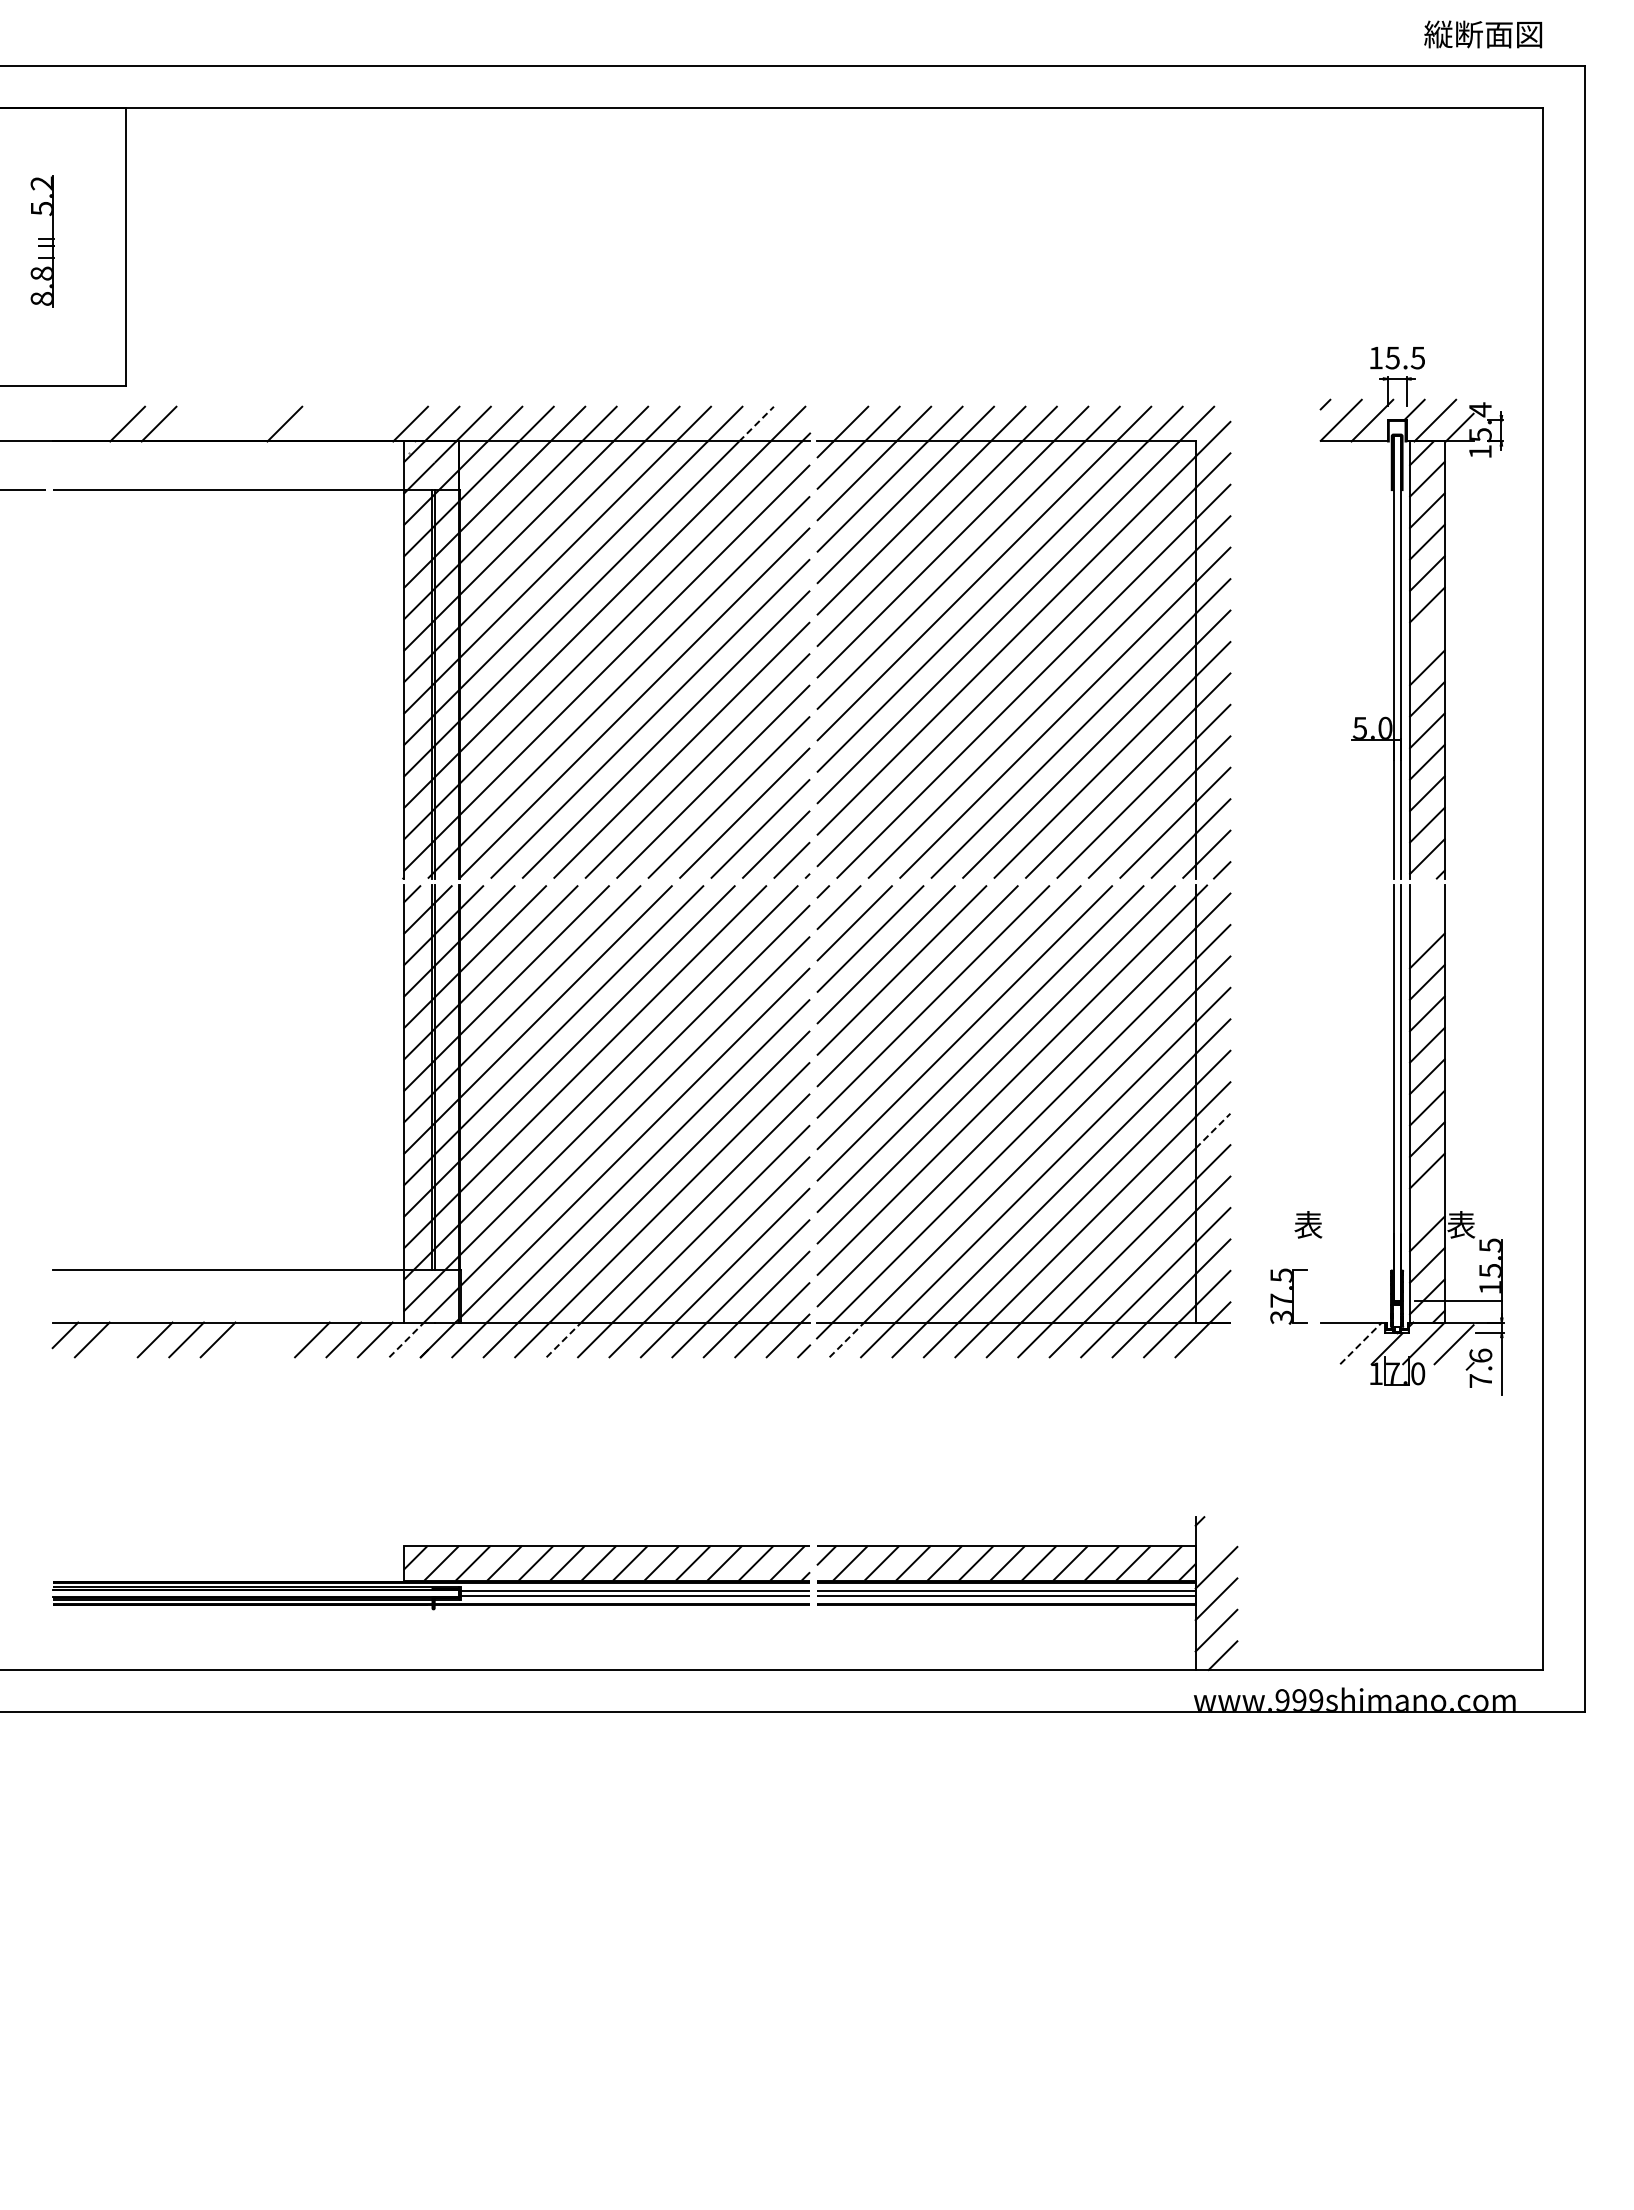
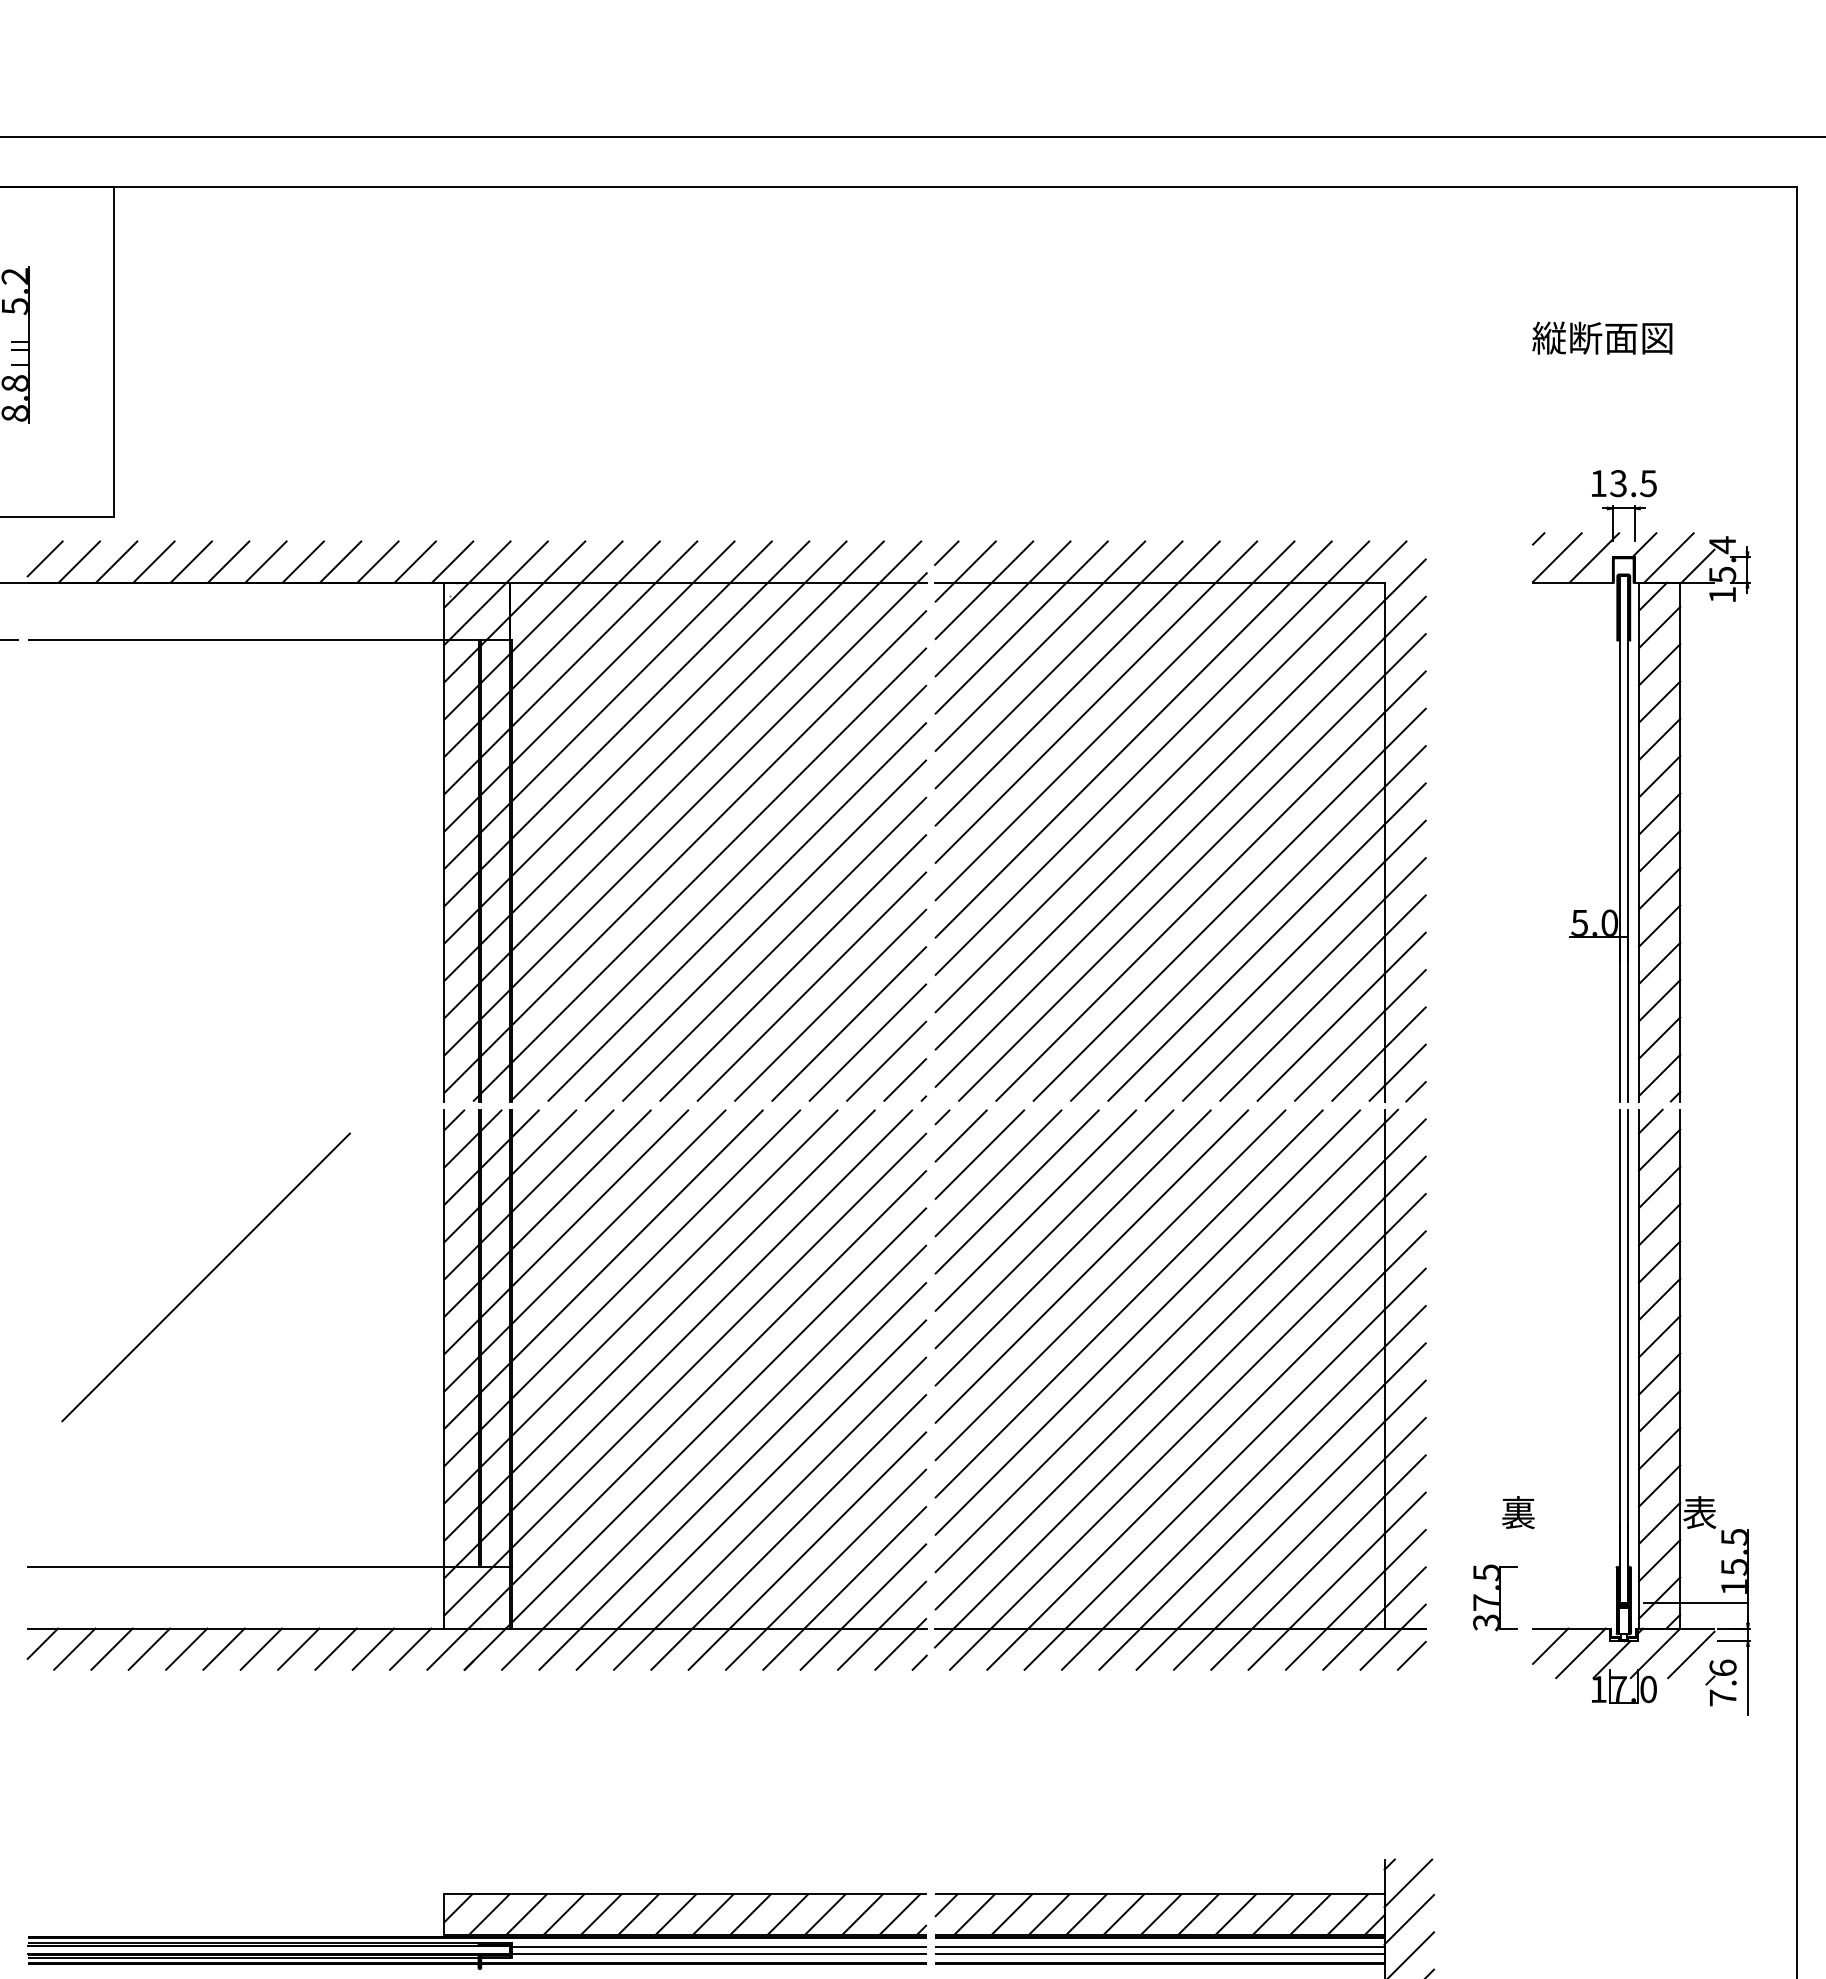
text: (1483, 34) -> (1602, 338), moved
text: (1392, 357) -> (1618, 482), 15.5 -> 13.5
line: (826, 416) -> (946, 553), added
line: (67, 421) -> (45, 558), added
line: (95, 423) -> (78, 561), added
line: (190, 423) -> (191, 561), added
line: (221, 423) -> (228, 561), added
line: (253, 423) -> (266, 561), added
line: (315, 423) -> (339, 561), added
line: (347, 423) -> (377, 561), added
line: (378, 423) -> (414, 561), added
line: (756, 424) -> (863, 562), dashed -> solid
line: (1427, 636) -> (1659, 814), added
line: (1419, 895) -> (1650, 1121), added
line: (1427, 919) -> (1659, 1150), added
line: (202, 1026) -> (205, 1277), added
line: (1213, 1131) -> (1405, 1401), dashed -> solid
line: (1427, 1202) -> (1659, 1486), added
text: (1308, 1225) -> (1518, 1513), 表 -> 裏
line: (1335, 1337) -> (1550, 1646), added
line: (123, 1339) -> (111, 1648), added
line: (249, 1339) -> (261, 1648), added
line: (280, 1339) -> (298, 1648), added
line: (406, 1339) -> (447, 1648), dashed -> solid
line: (563, 1339) -> (634, 1648), dashed -> solid
line: (846, 1339) -> (970, 1648), dashed -> solid
line: (1361, 1343) -> (1581, 1653), dashed -> solid
line: (1218, 1345) -> (1411, 1655), added
line: (1215, 1537) -> (1408, 1883), added

